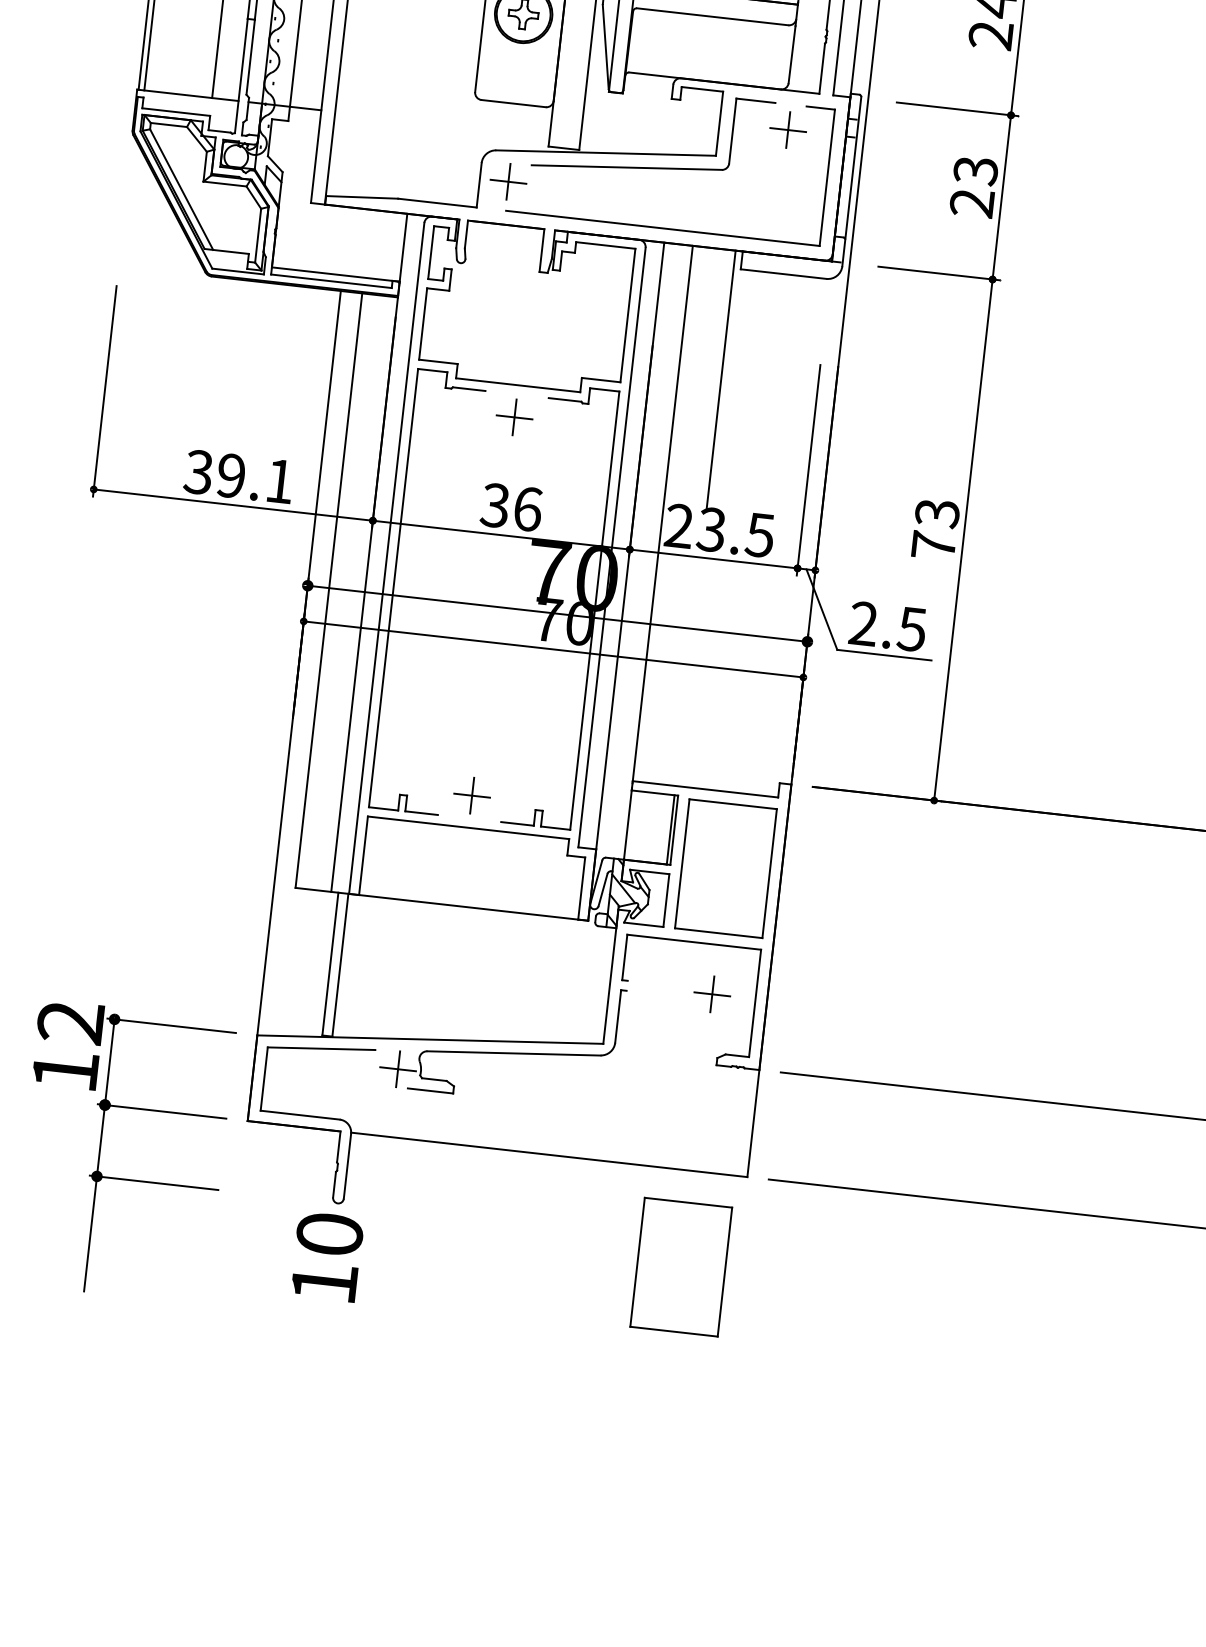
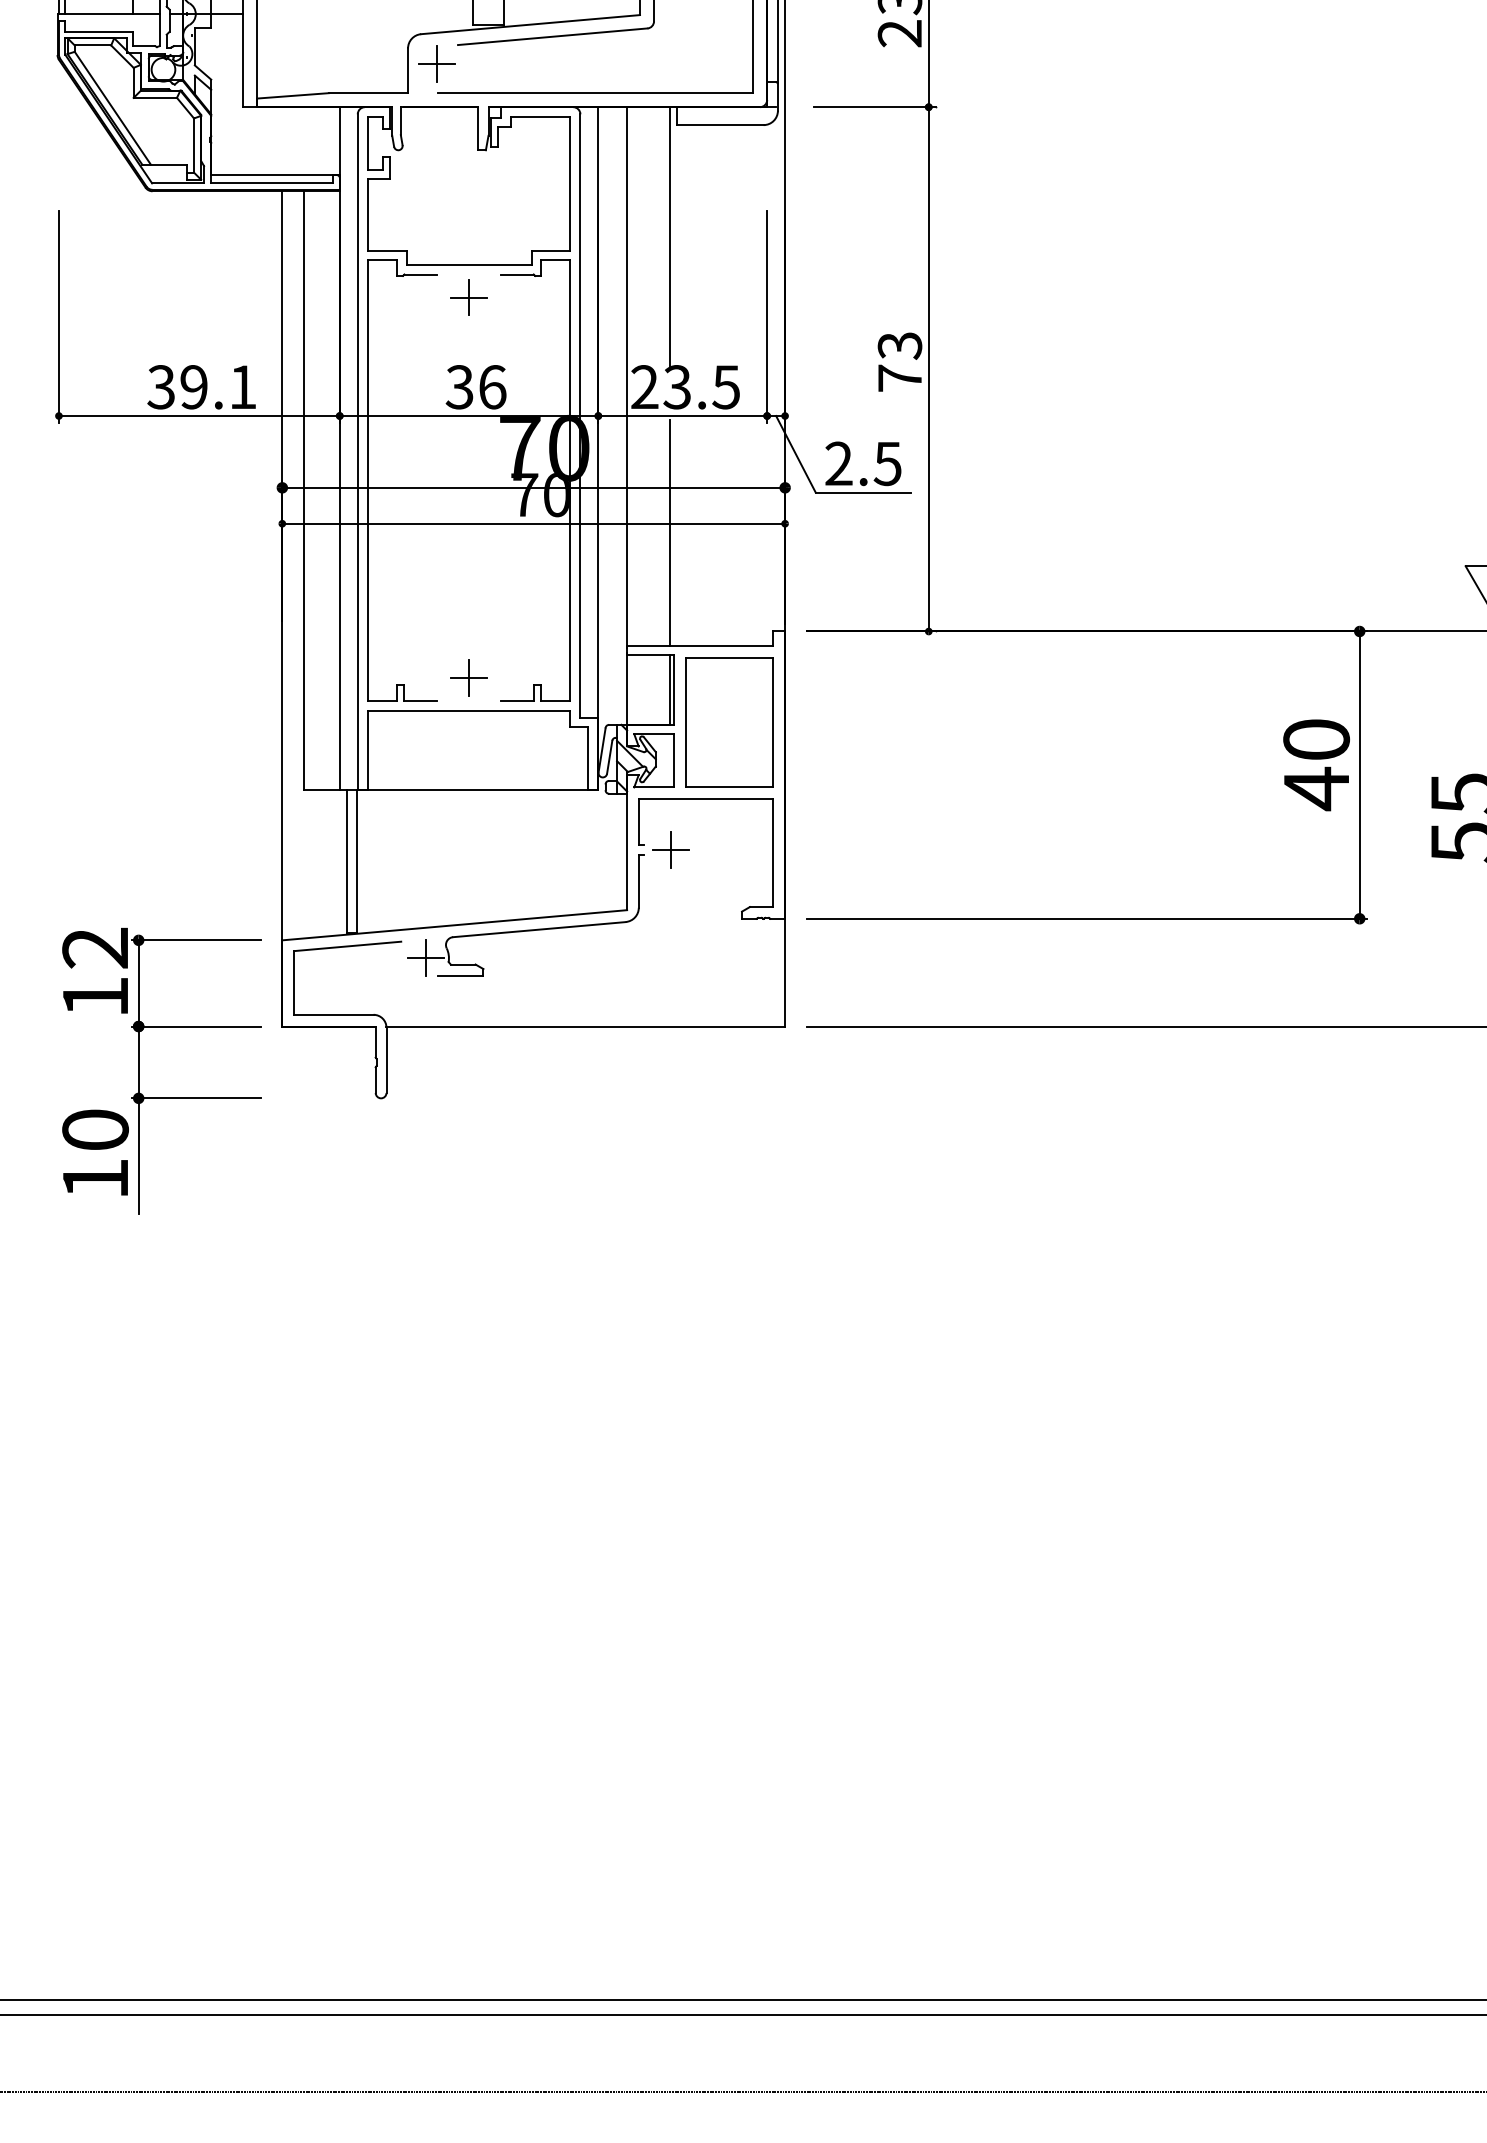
line: (688, 673) -> (670, 532), added
part: (711, 993) -> (670, 849), moved
text: (327, 1256) -> (95, 1152), moved
part: (681, 1267) -> (729, 1123), removed

